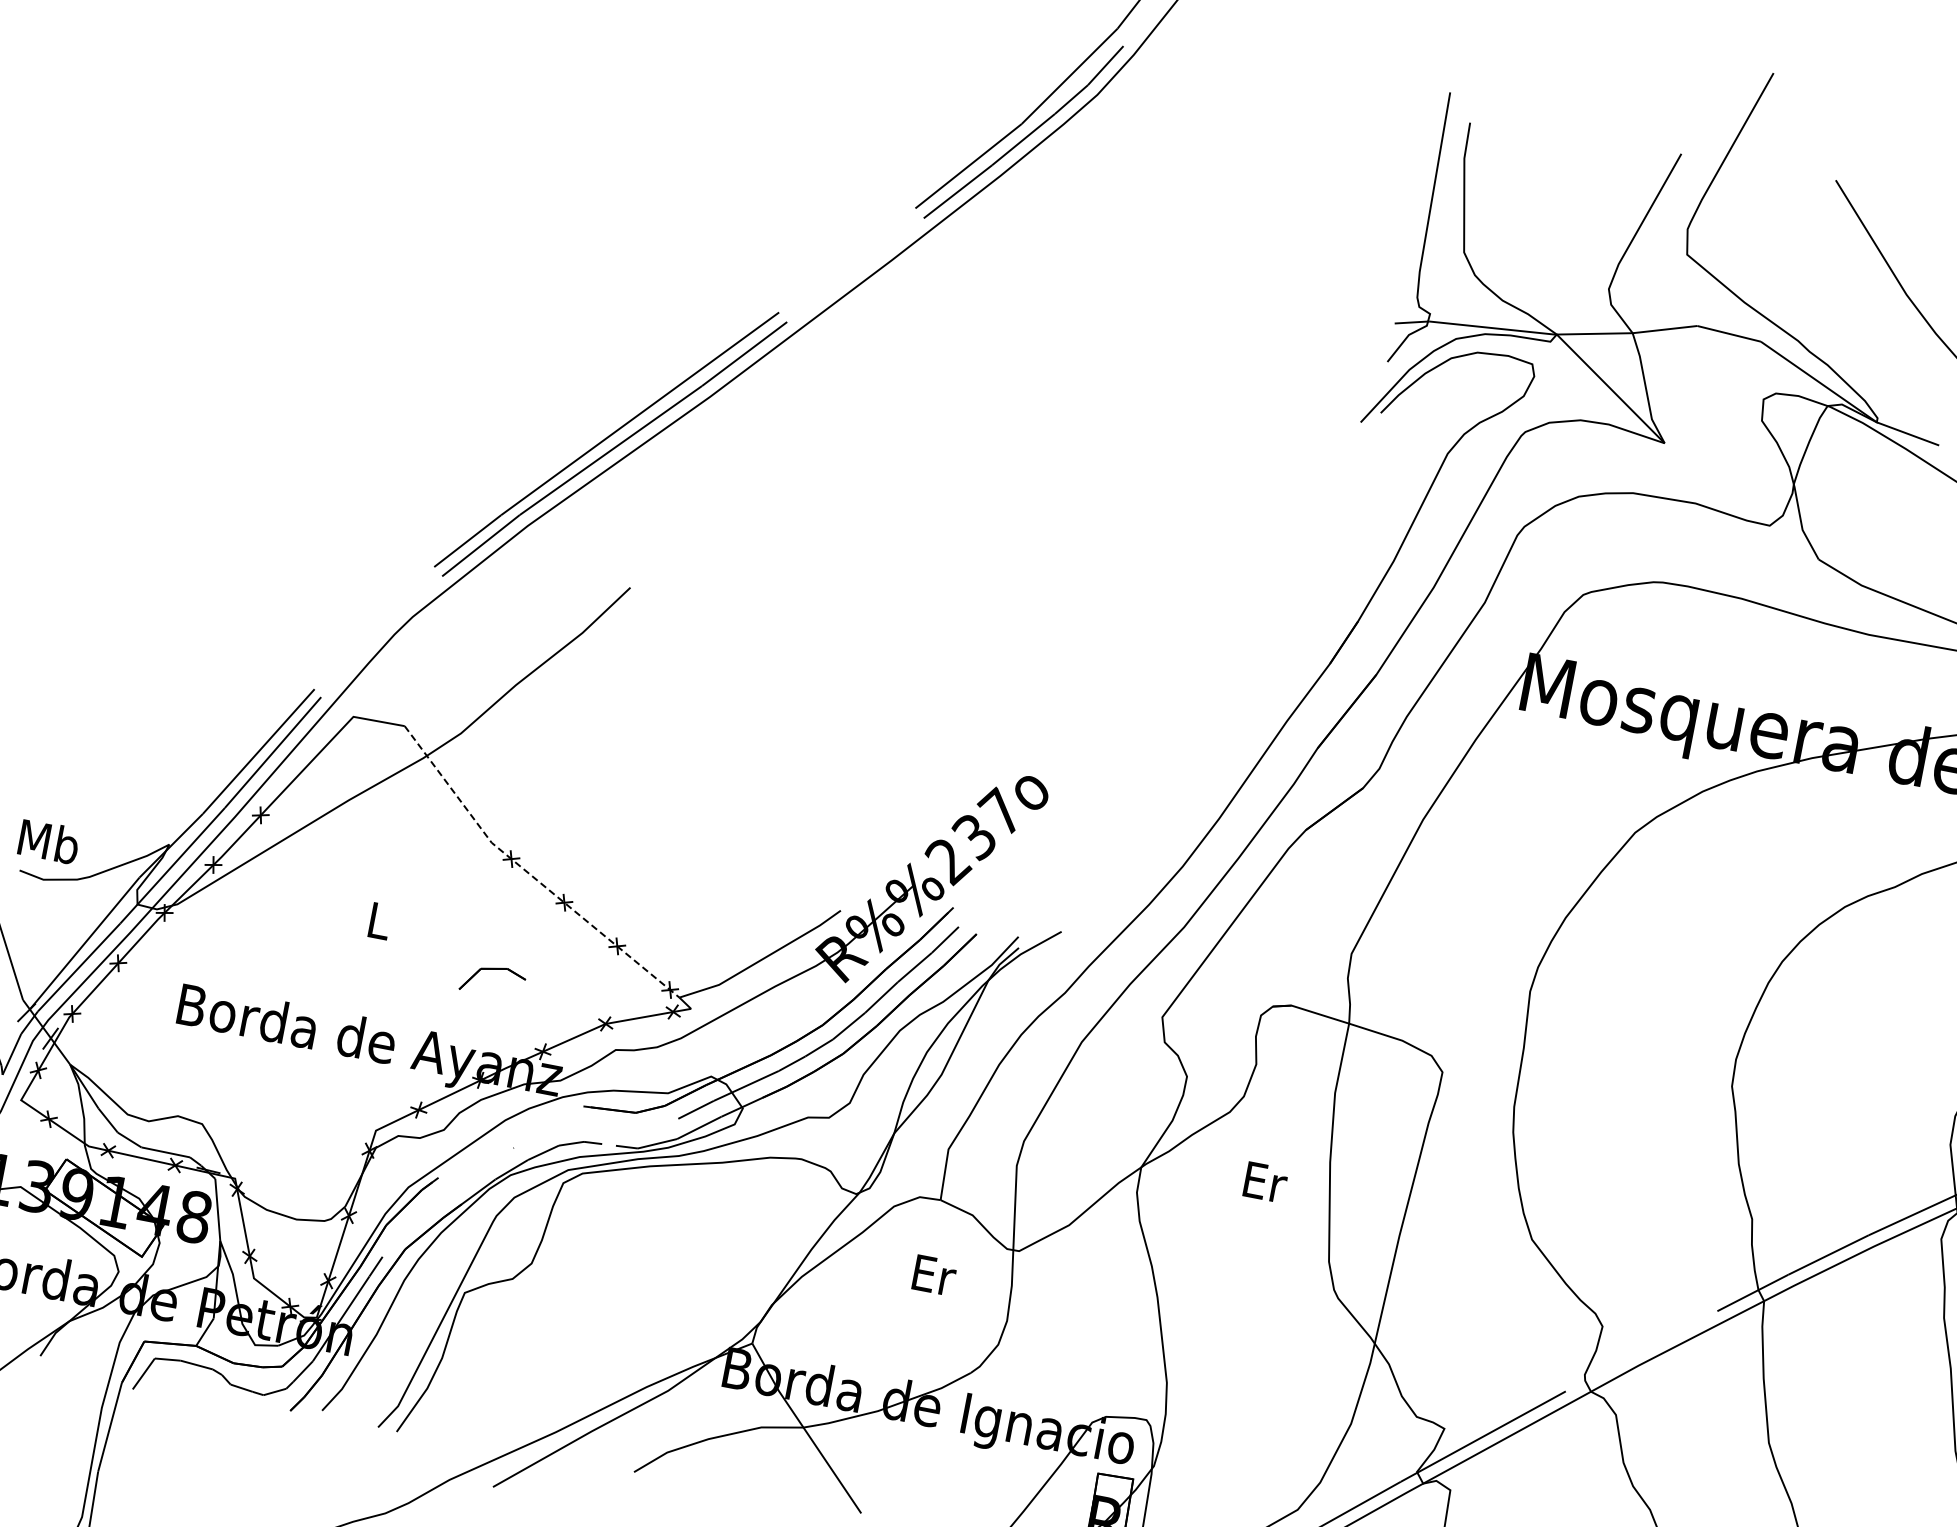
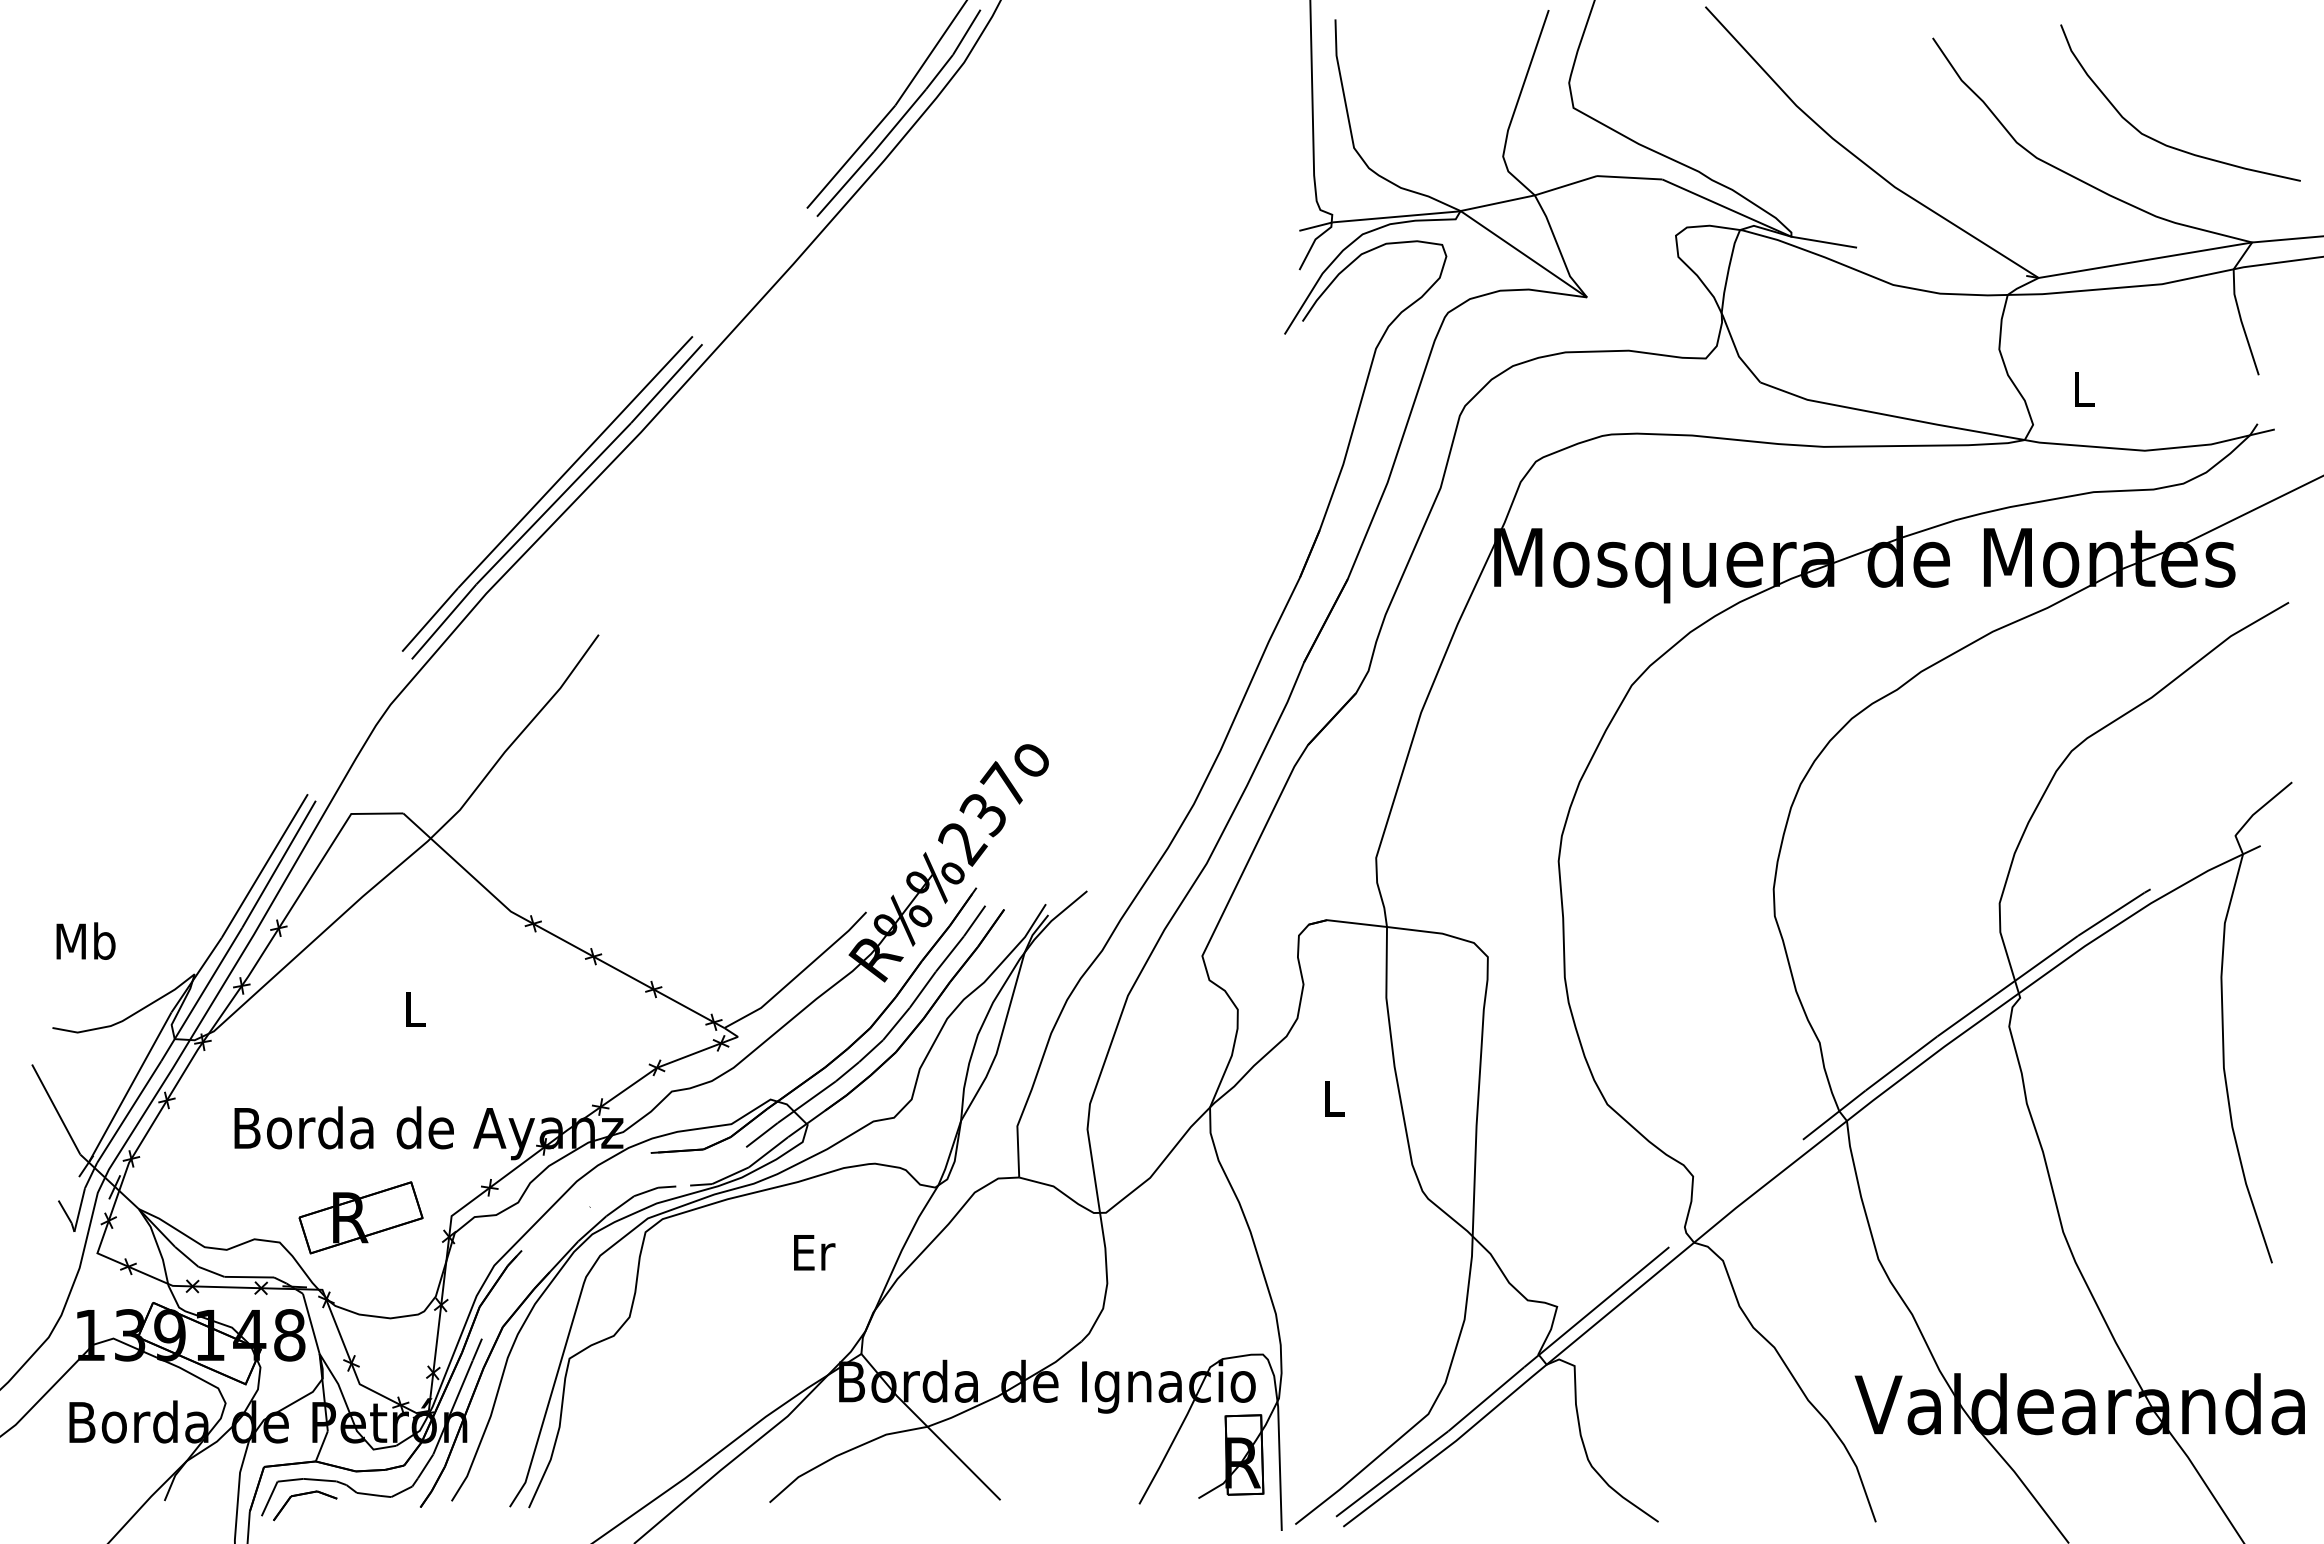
text: (48, 840) -> (85, 940), moved
line: (529, 873) -> (553, 934), dashed -> solid
part: (492, 970) -> (302, 1495), moved
part: (286, 1114) -> (360, 1217), added
text: (1265, 1182) -> (1334, 1098), Er -> L
text: (934, 1275) -> (814, 1252), moved

